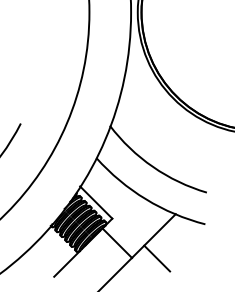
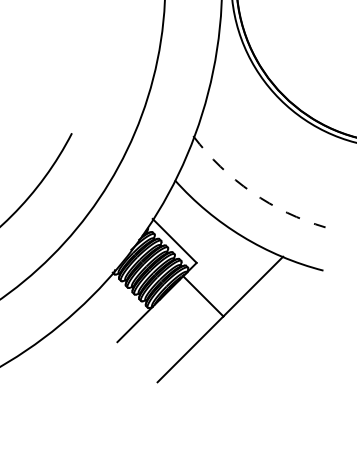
arc: (153, 166) -> (252, 192), solid -> dashed
line: (157, 257) -> (257, 316), removed

